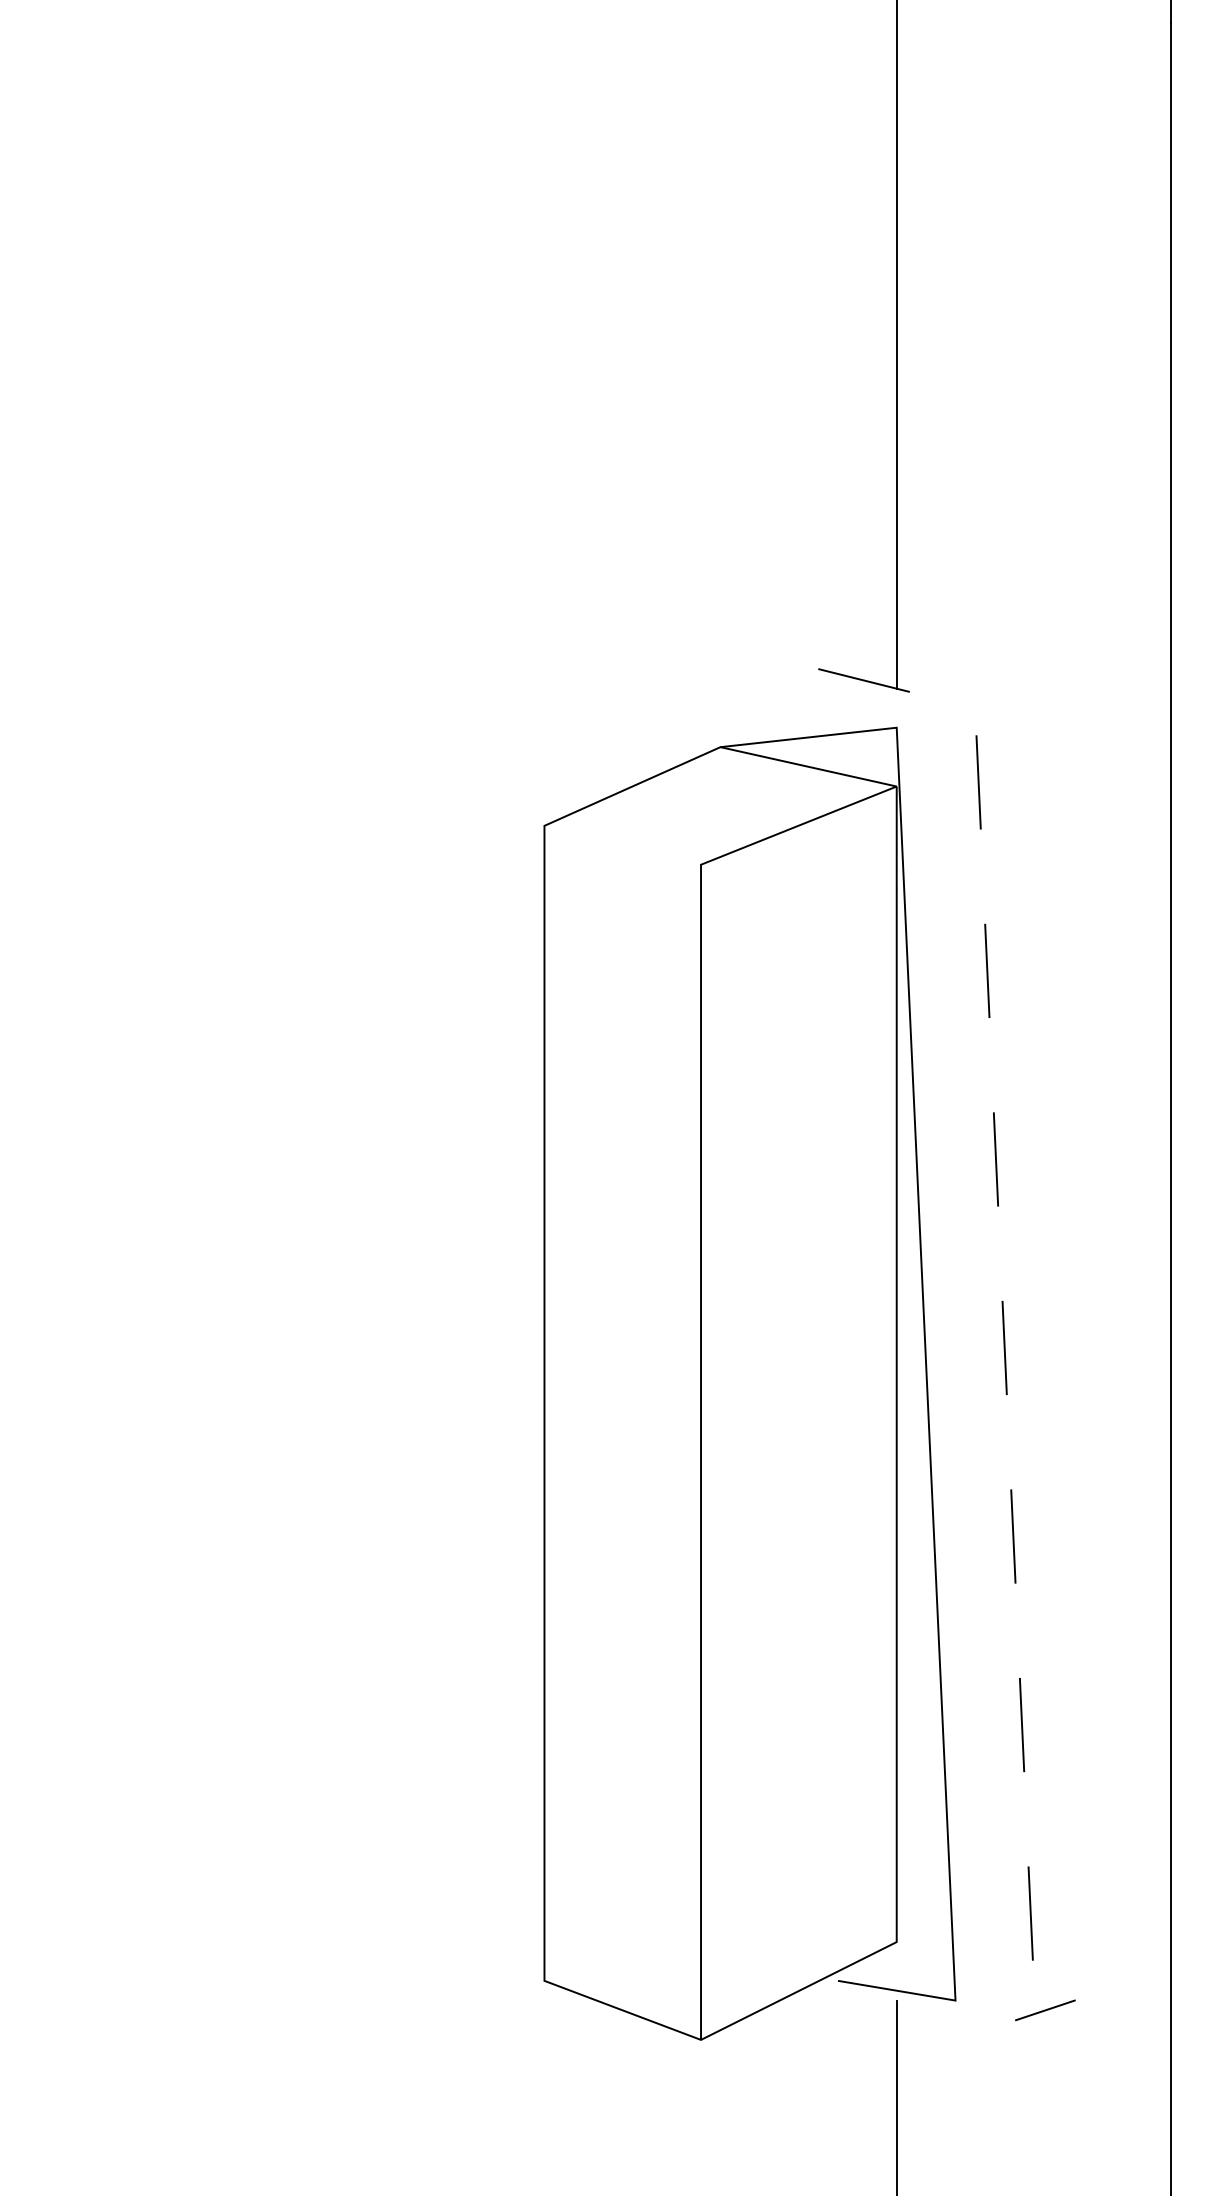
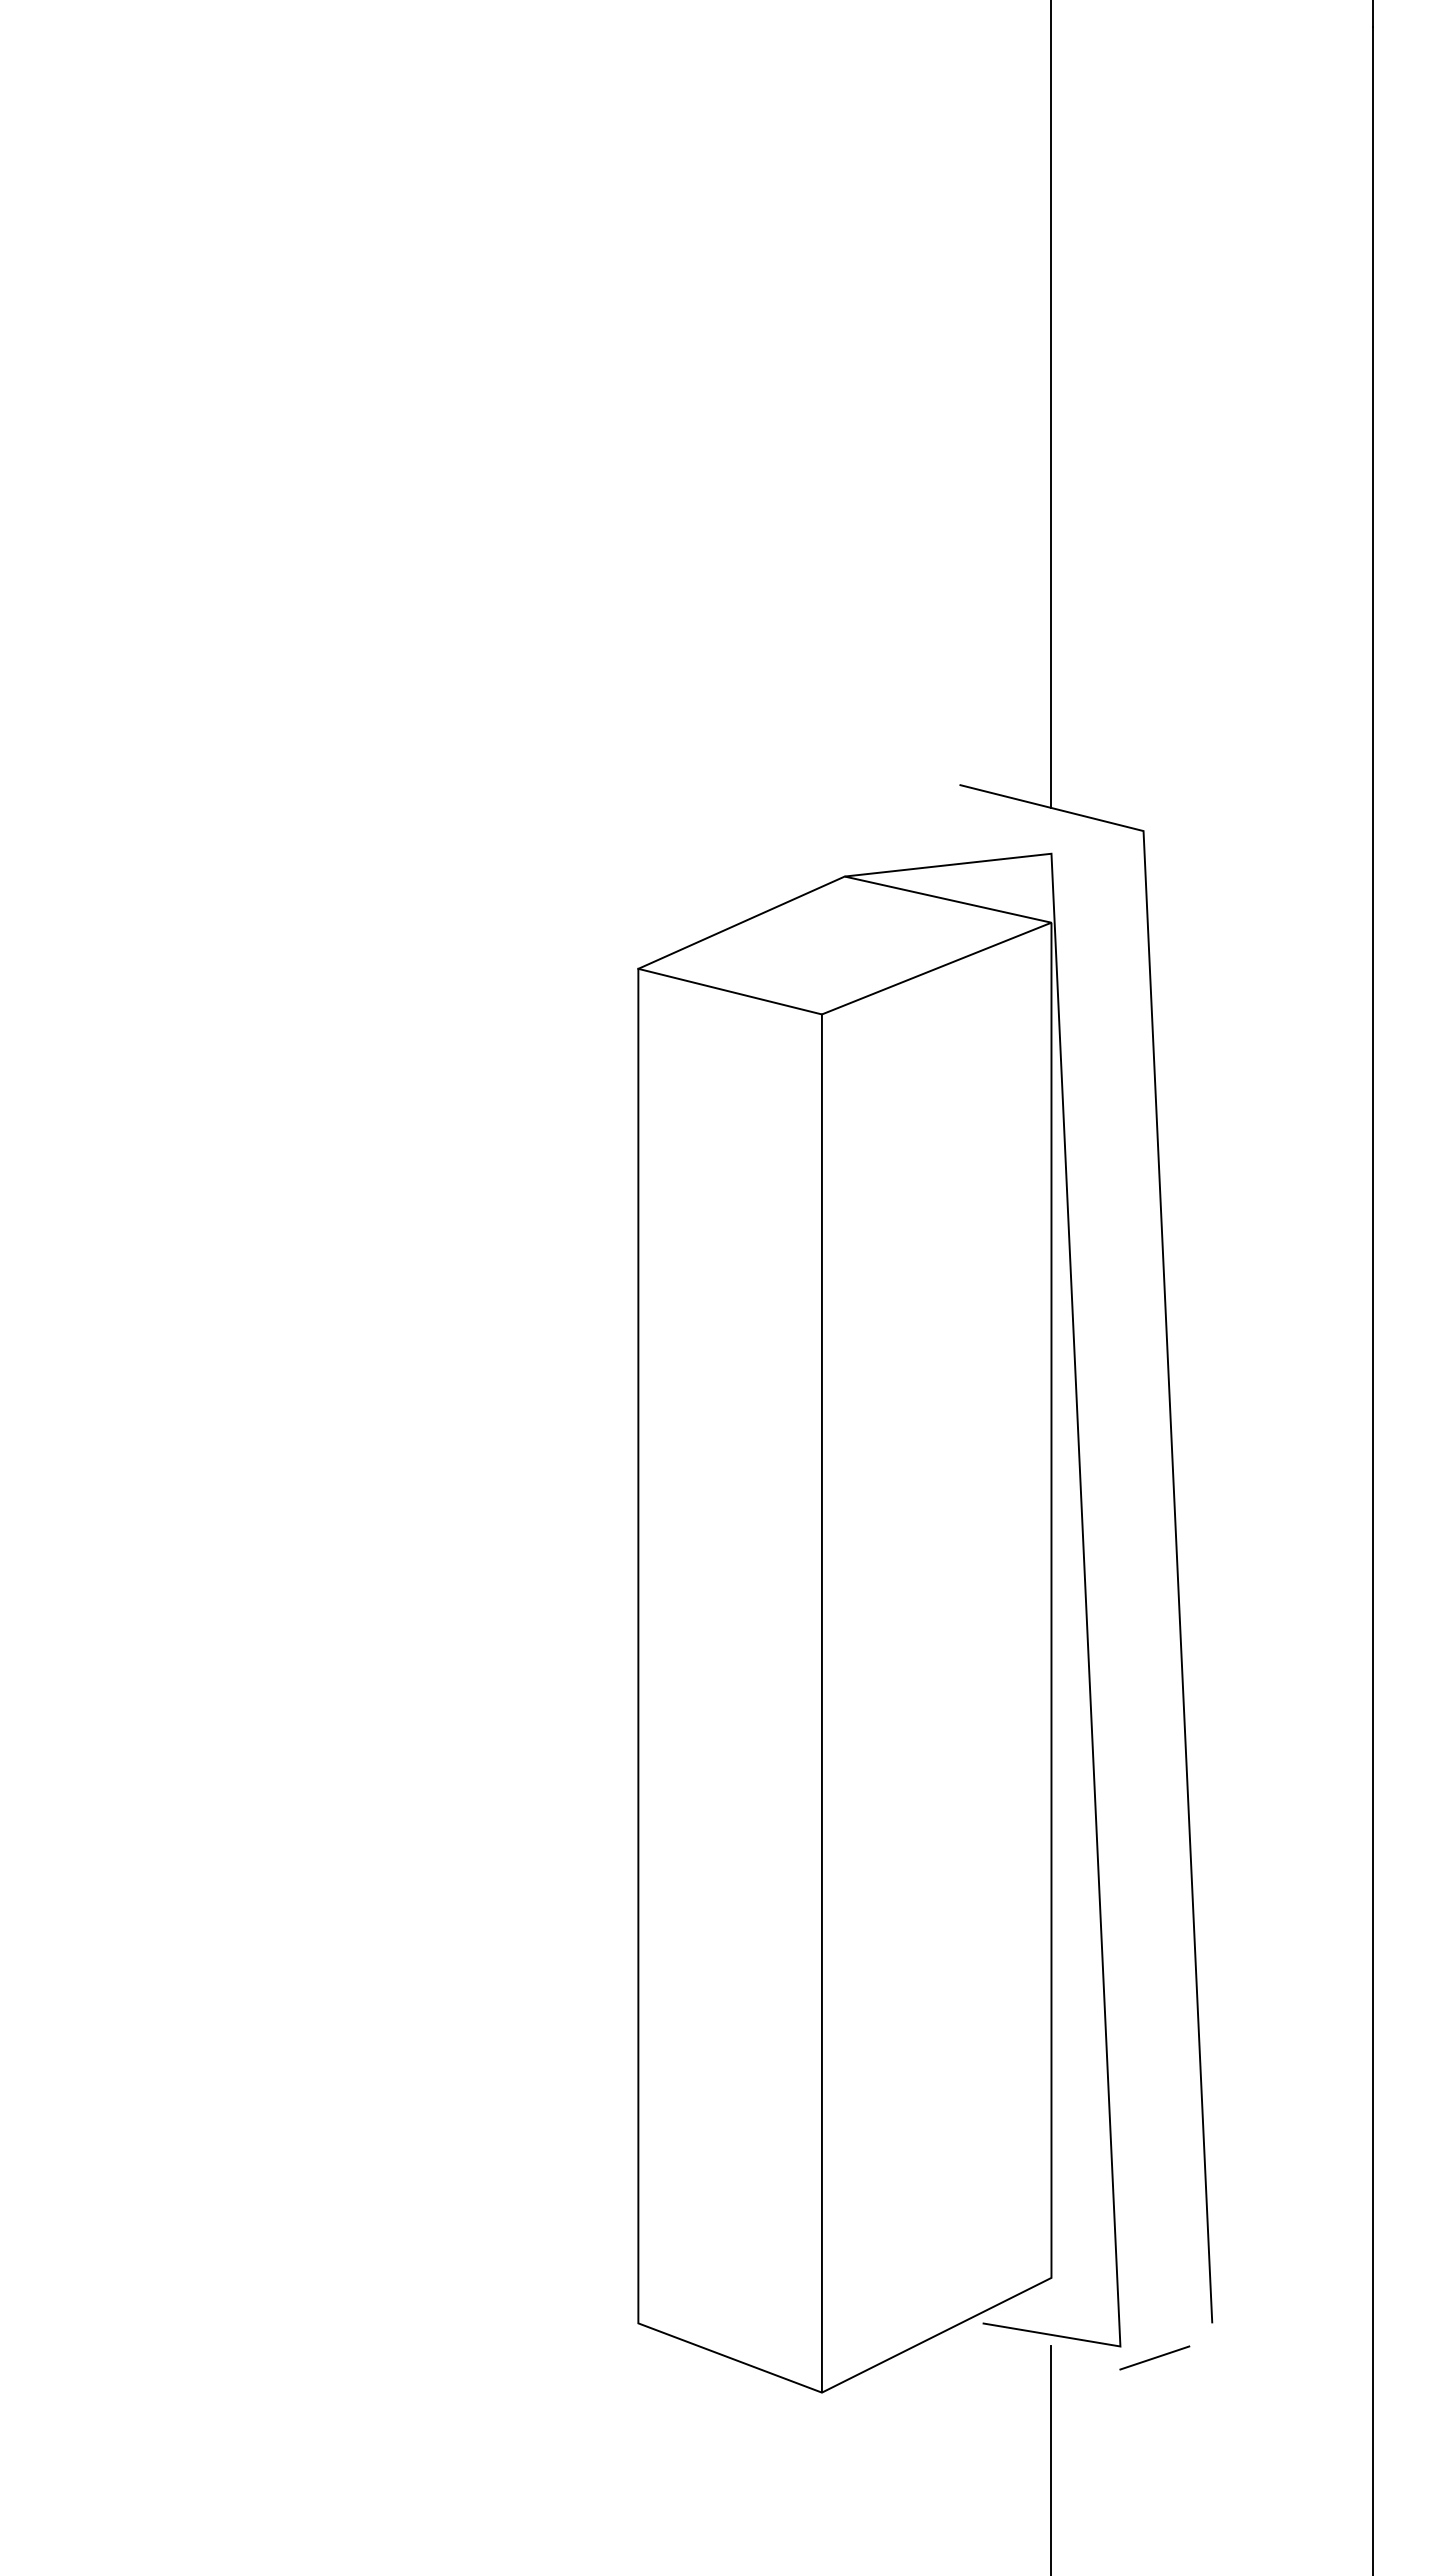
line: (622, 845) -> (729, 991), added
line: (1000, 1263) -> (1173, 1482), dashed -> solid
line: (1045, 2009) -> (1154, 2357), moved

